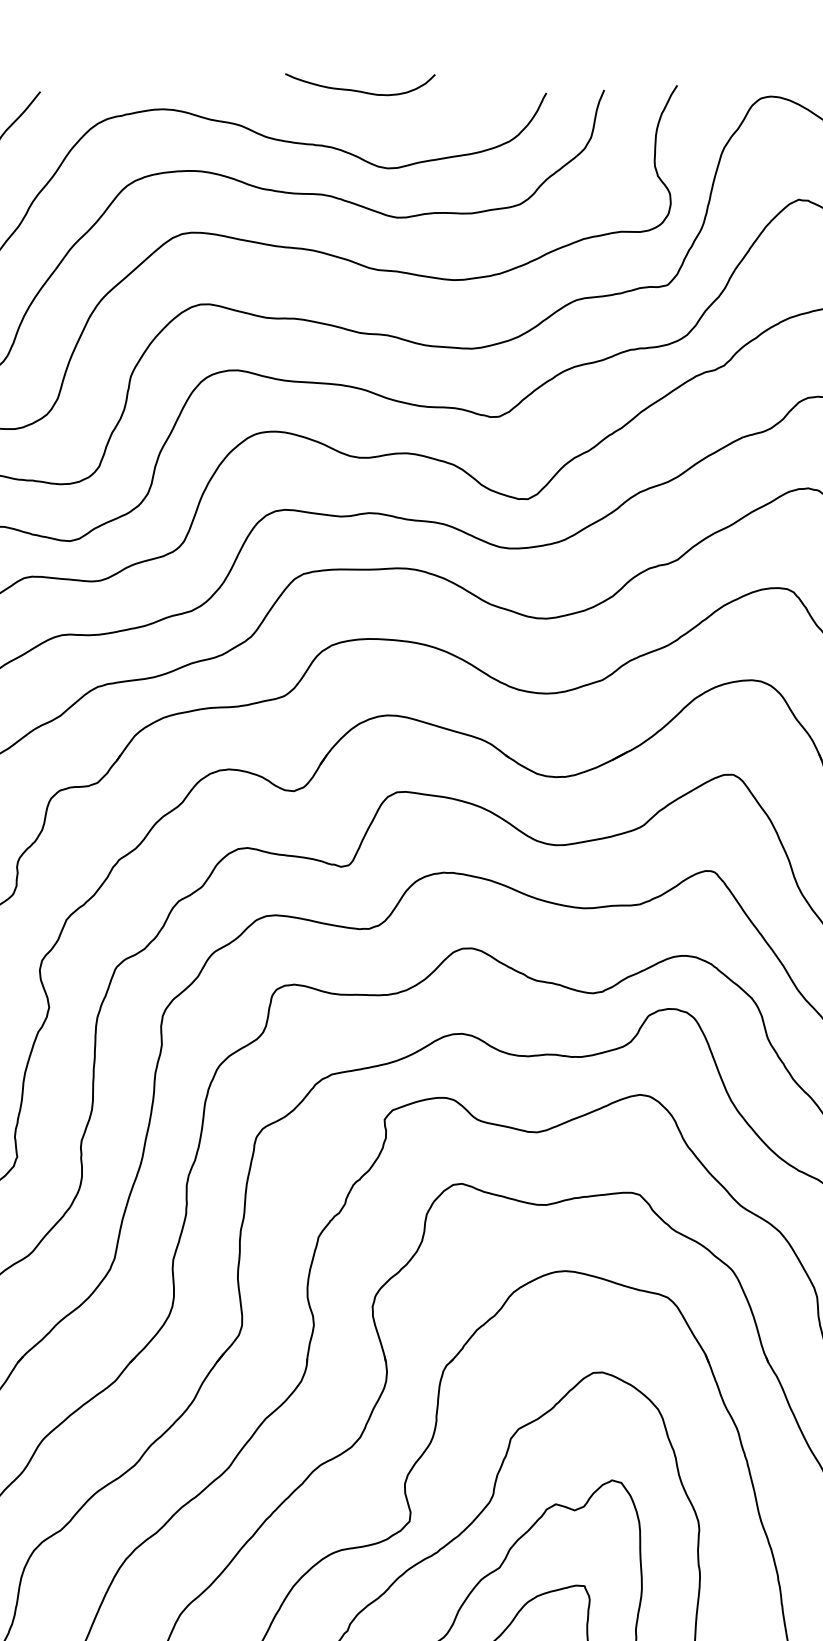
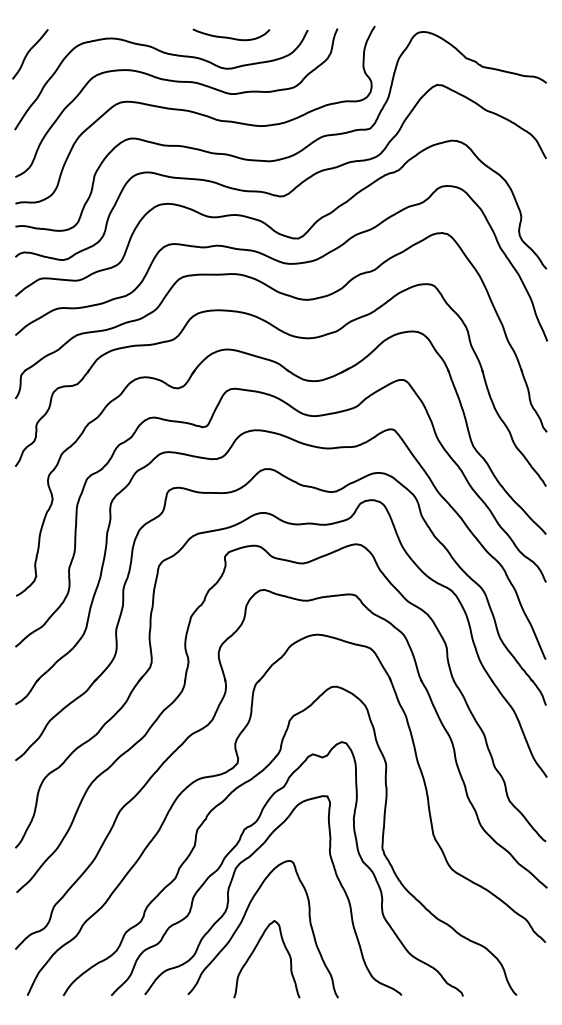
curve: (360, 89) -> (231, 37), moved

